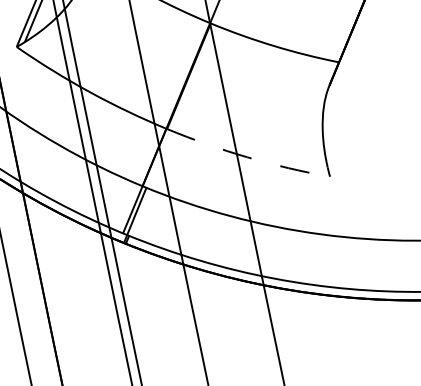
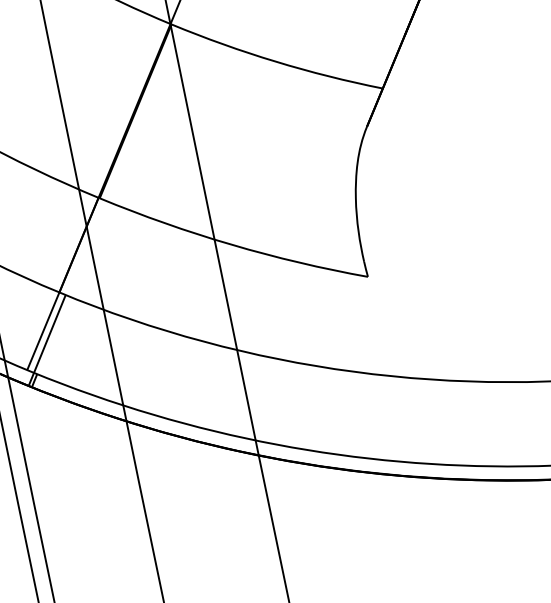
arc: (247, 157) -> (232, 245), dashed -> solid

